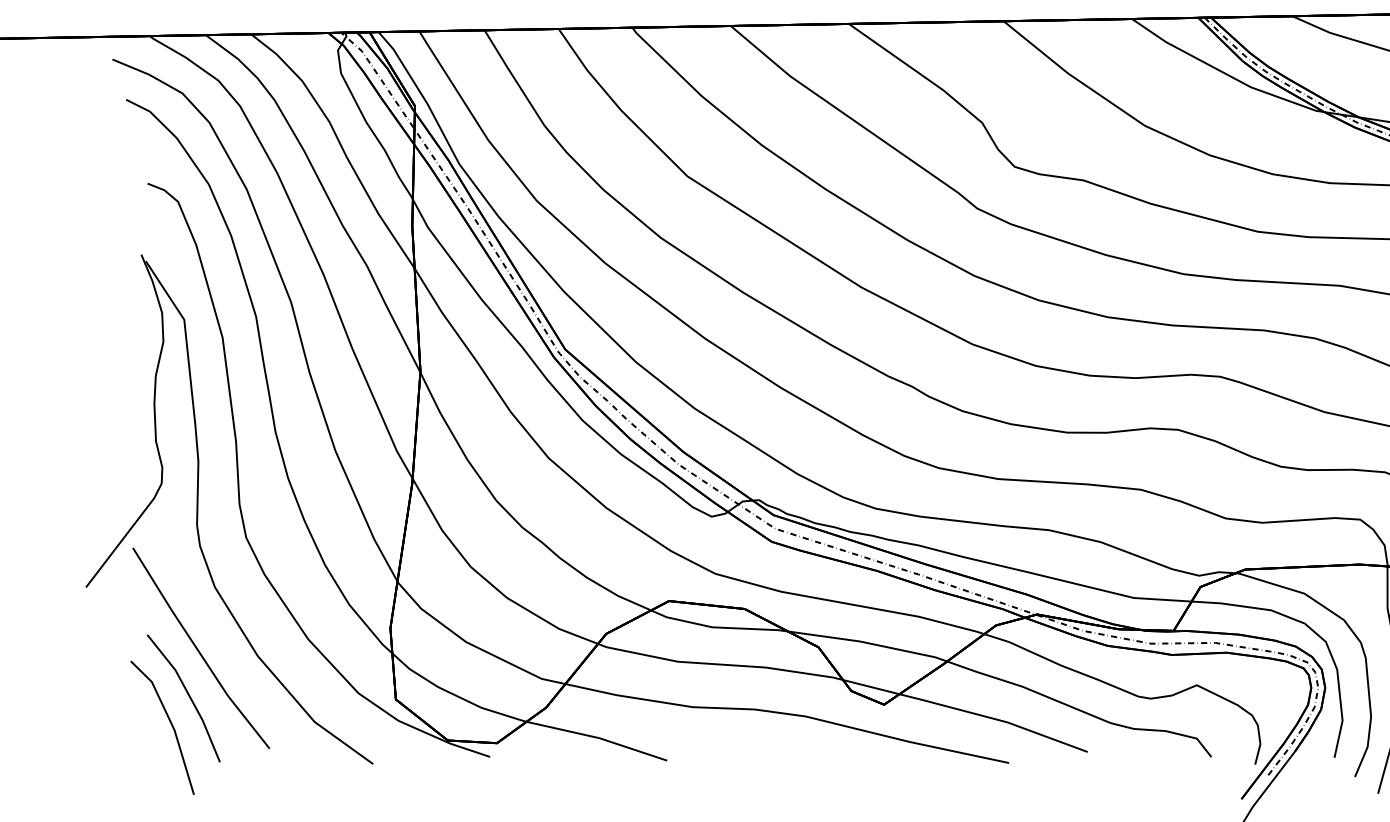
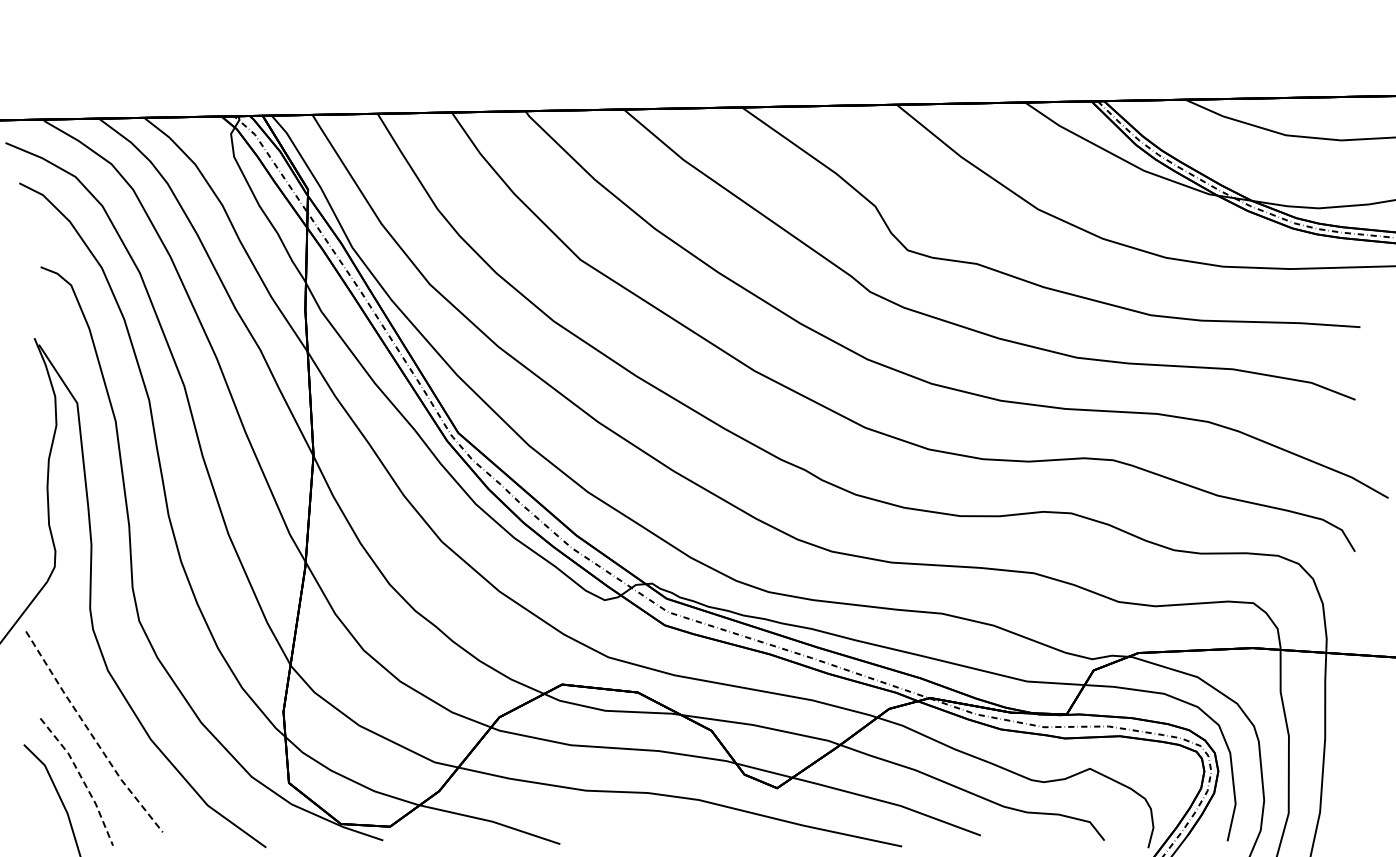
line: (198, 650) -> (91, 734), solid -> dashed
line: (189, 694) -> (82, 778), solid -> dashed

